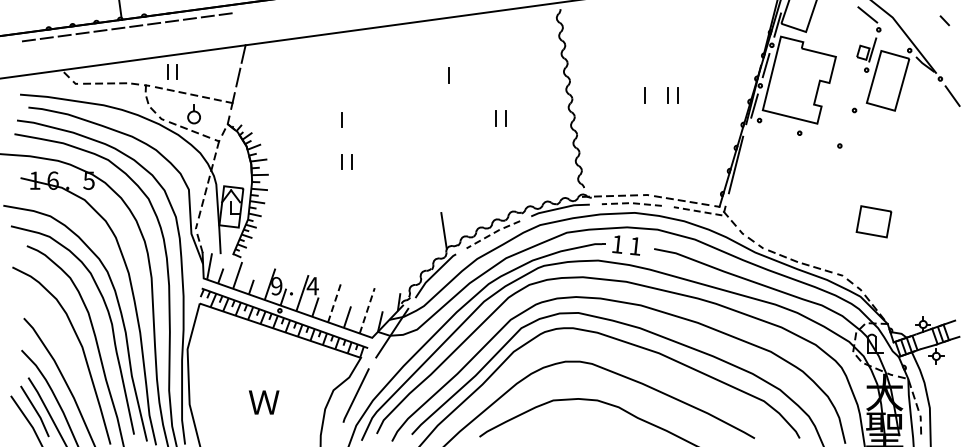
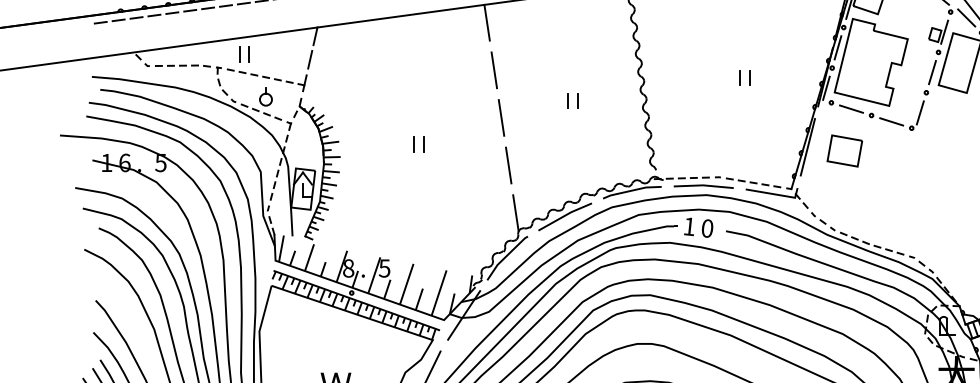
line: (894, 35) -> (966, 17), added
line: (414, 40) -> (486, 22), added
line: (448, 75) -> (520, 57), removed
line: (422, 87) -> (494, 69), added
line: (860, 89) -> (932, 71), added
line: (644, 95) -> (716, 77), removed
line: (341, 119) -> (413, 101), removed
line: (779, 126) -> (851, 108), added
line: (848, 130) -> (920, 112), added
line: (429, 135) -> (501, 117), added
line: (819, 139) -> (891, 121), added
line: (436, 183) -> (508, 165), added
line: (631, 203) -> (703, 185), dashed -> solid
line: (703, 212) -> (775, 194), dashed -> solid
part: (873, 221) -> (844, 150), moved
line: (493, 233) -> (565, 215), dashed -> solid
text: (635, 246) -> (707, 228), 1 -> 0
text: (276, 286) -> (348, 268), 9 -> 8
text: (312, 286) -> (384, 268), 4 -> 5
line: (335, 301) -> (407, 283), dashed -> solid
line: (367, 310) -> (439, 292), dashed -> solid

